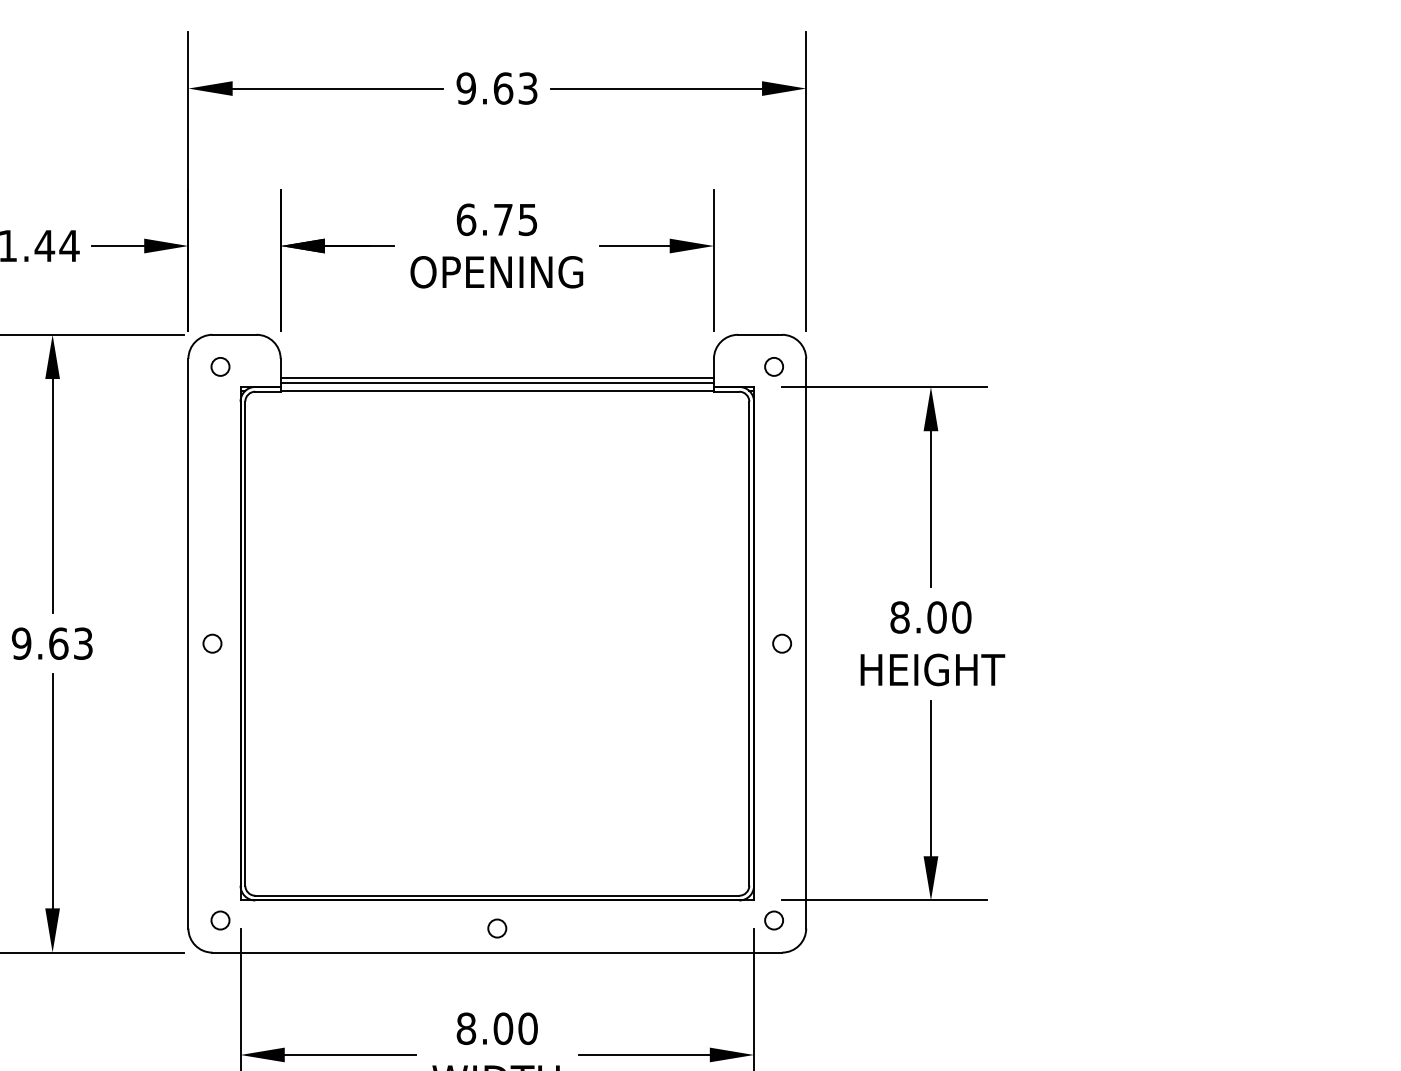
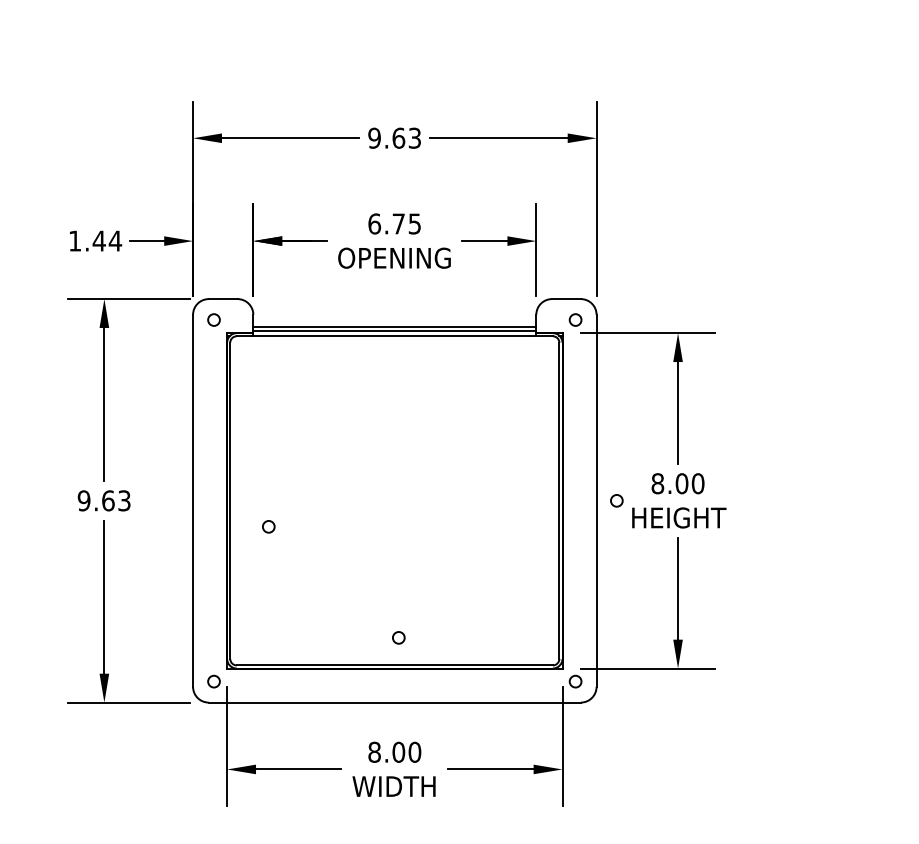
circle: (212, 643) -> (268, 526), moved
circle: (781, 643) -> (616, 500), moved
circle: (496, 927) -> (398, 637), moved

